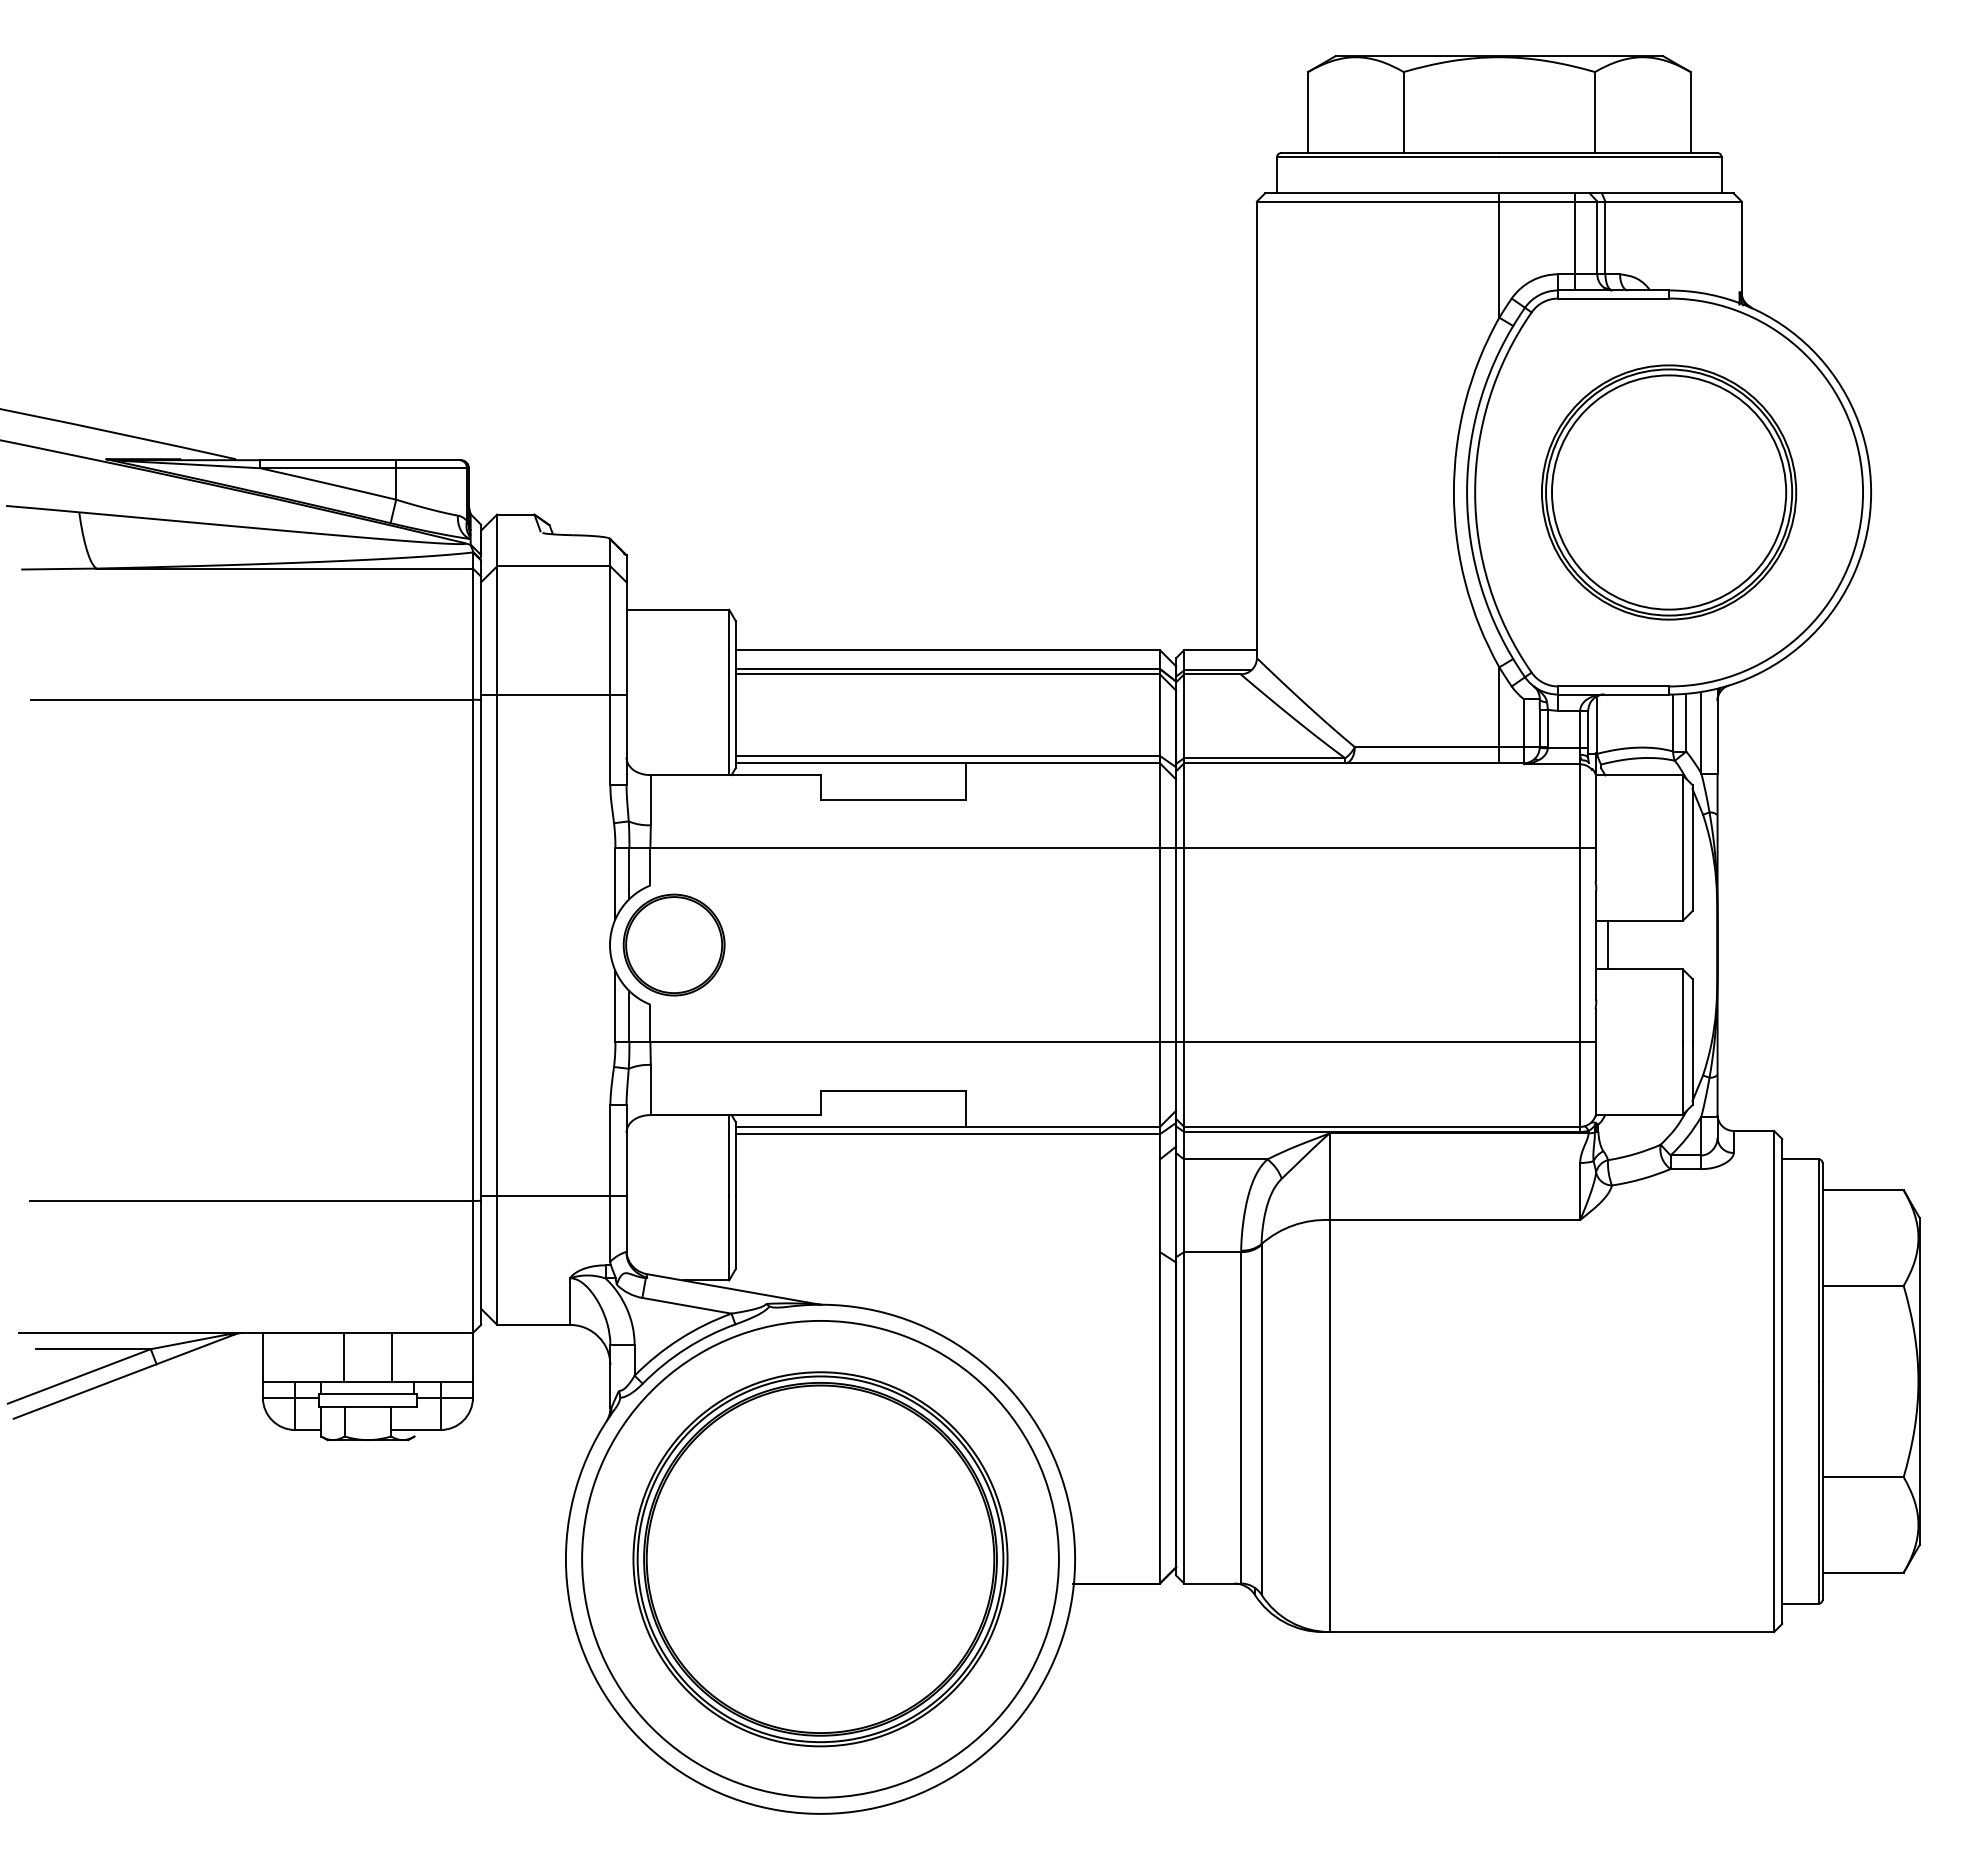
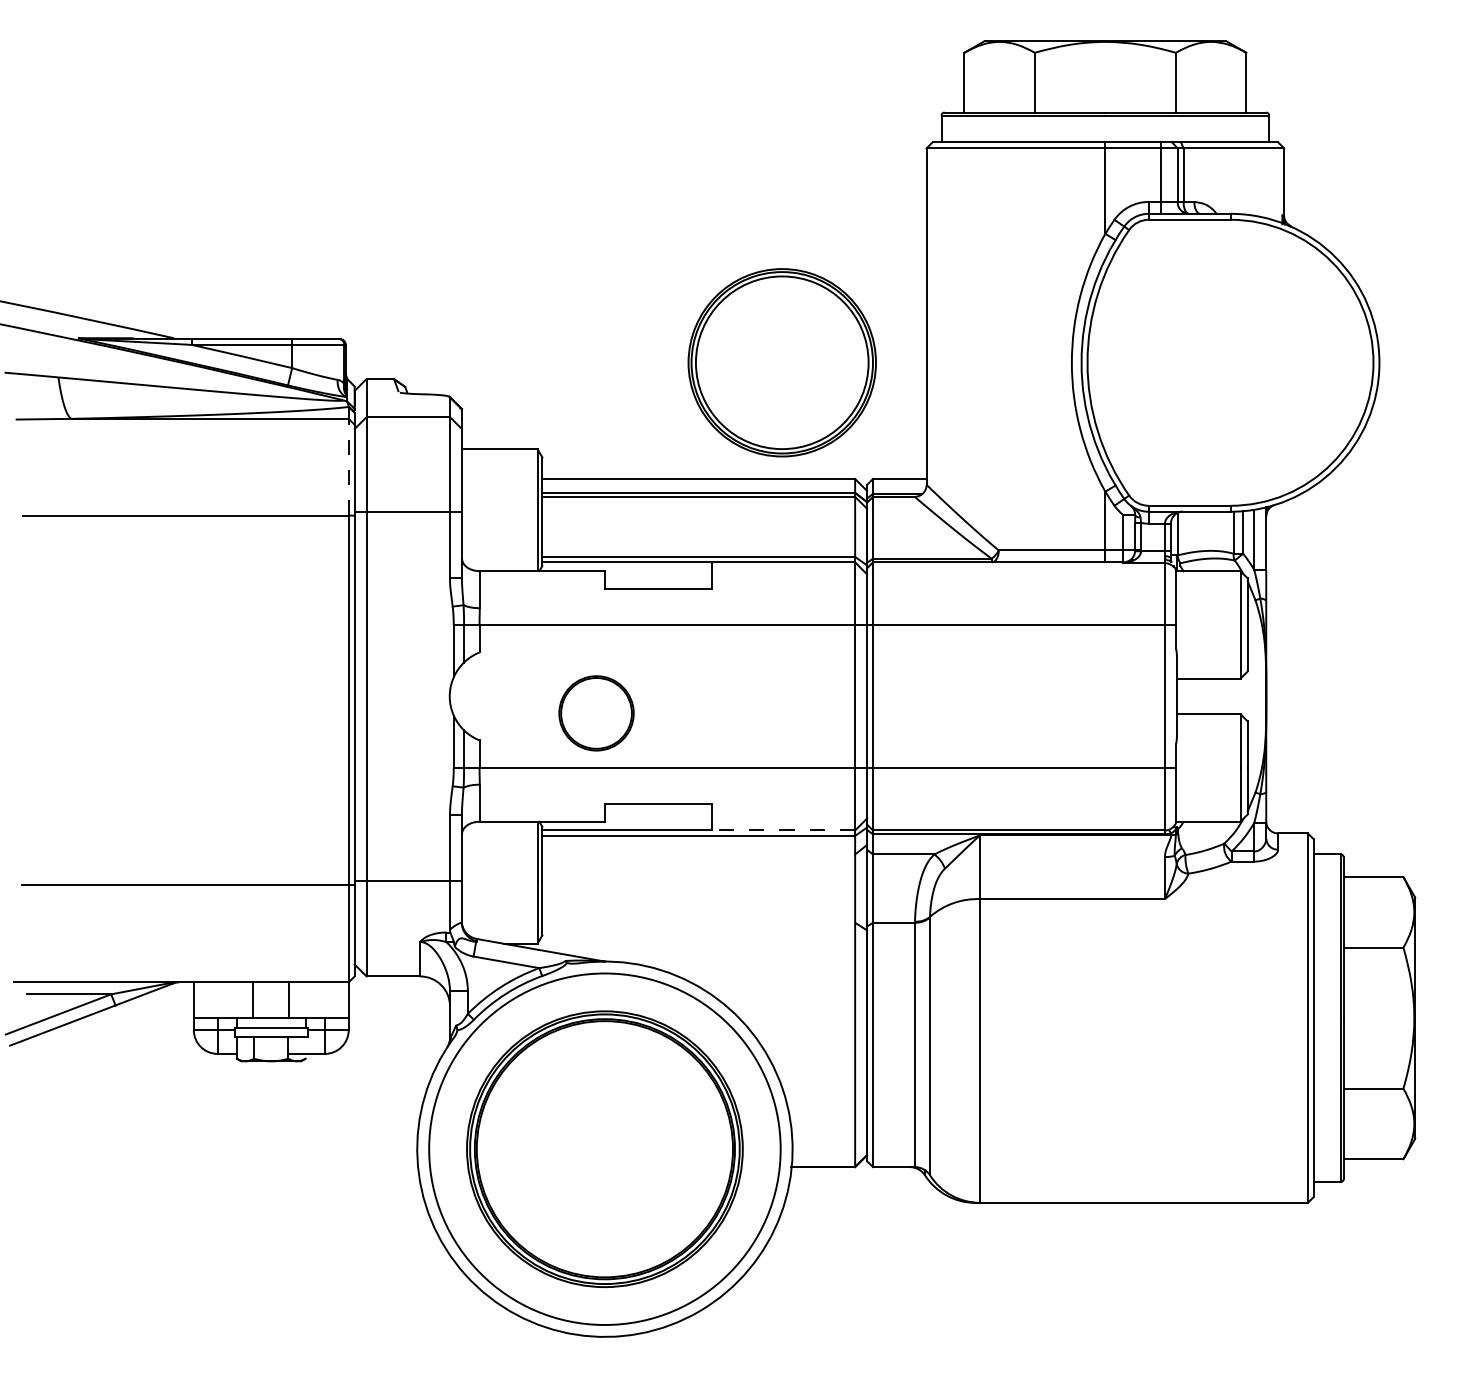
part: (1669, 492) -> (782, 362), moved
line: (472, 634) -> (348, 467), solid -> dashed
part: (673, 944) -> (596, 712), moved
line: (1608, 944) -> (1185, 696), removed
line: (1062, 1126) -> (783, 830), solid -> dashed

